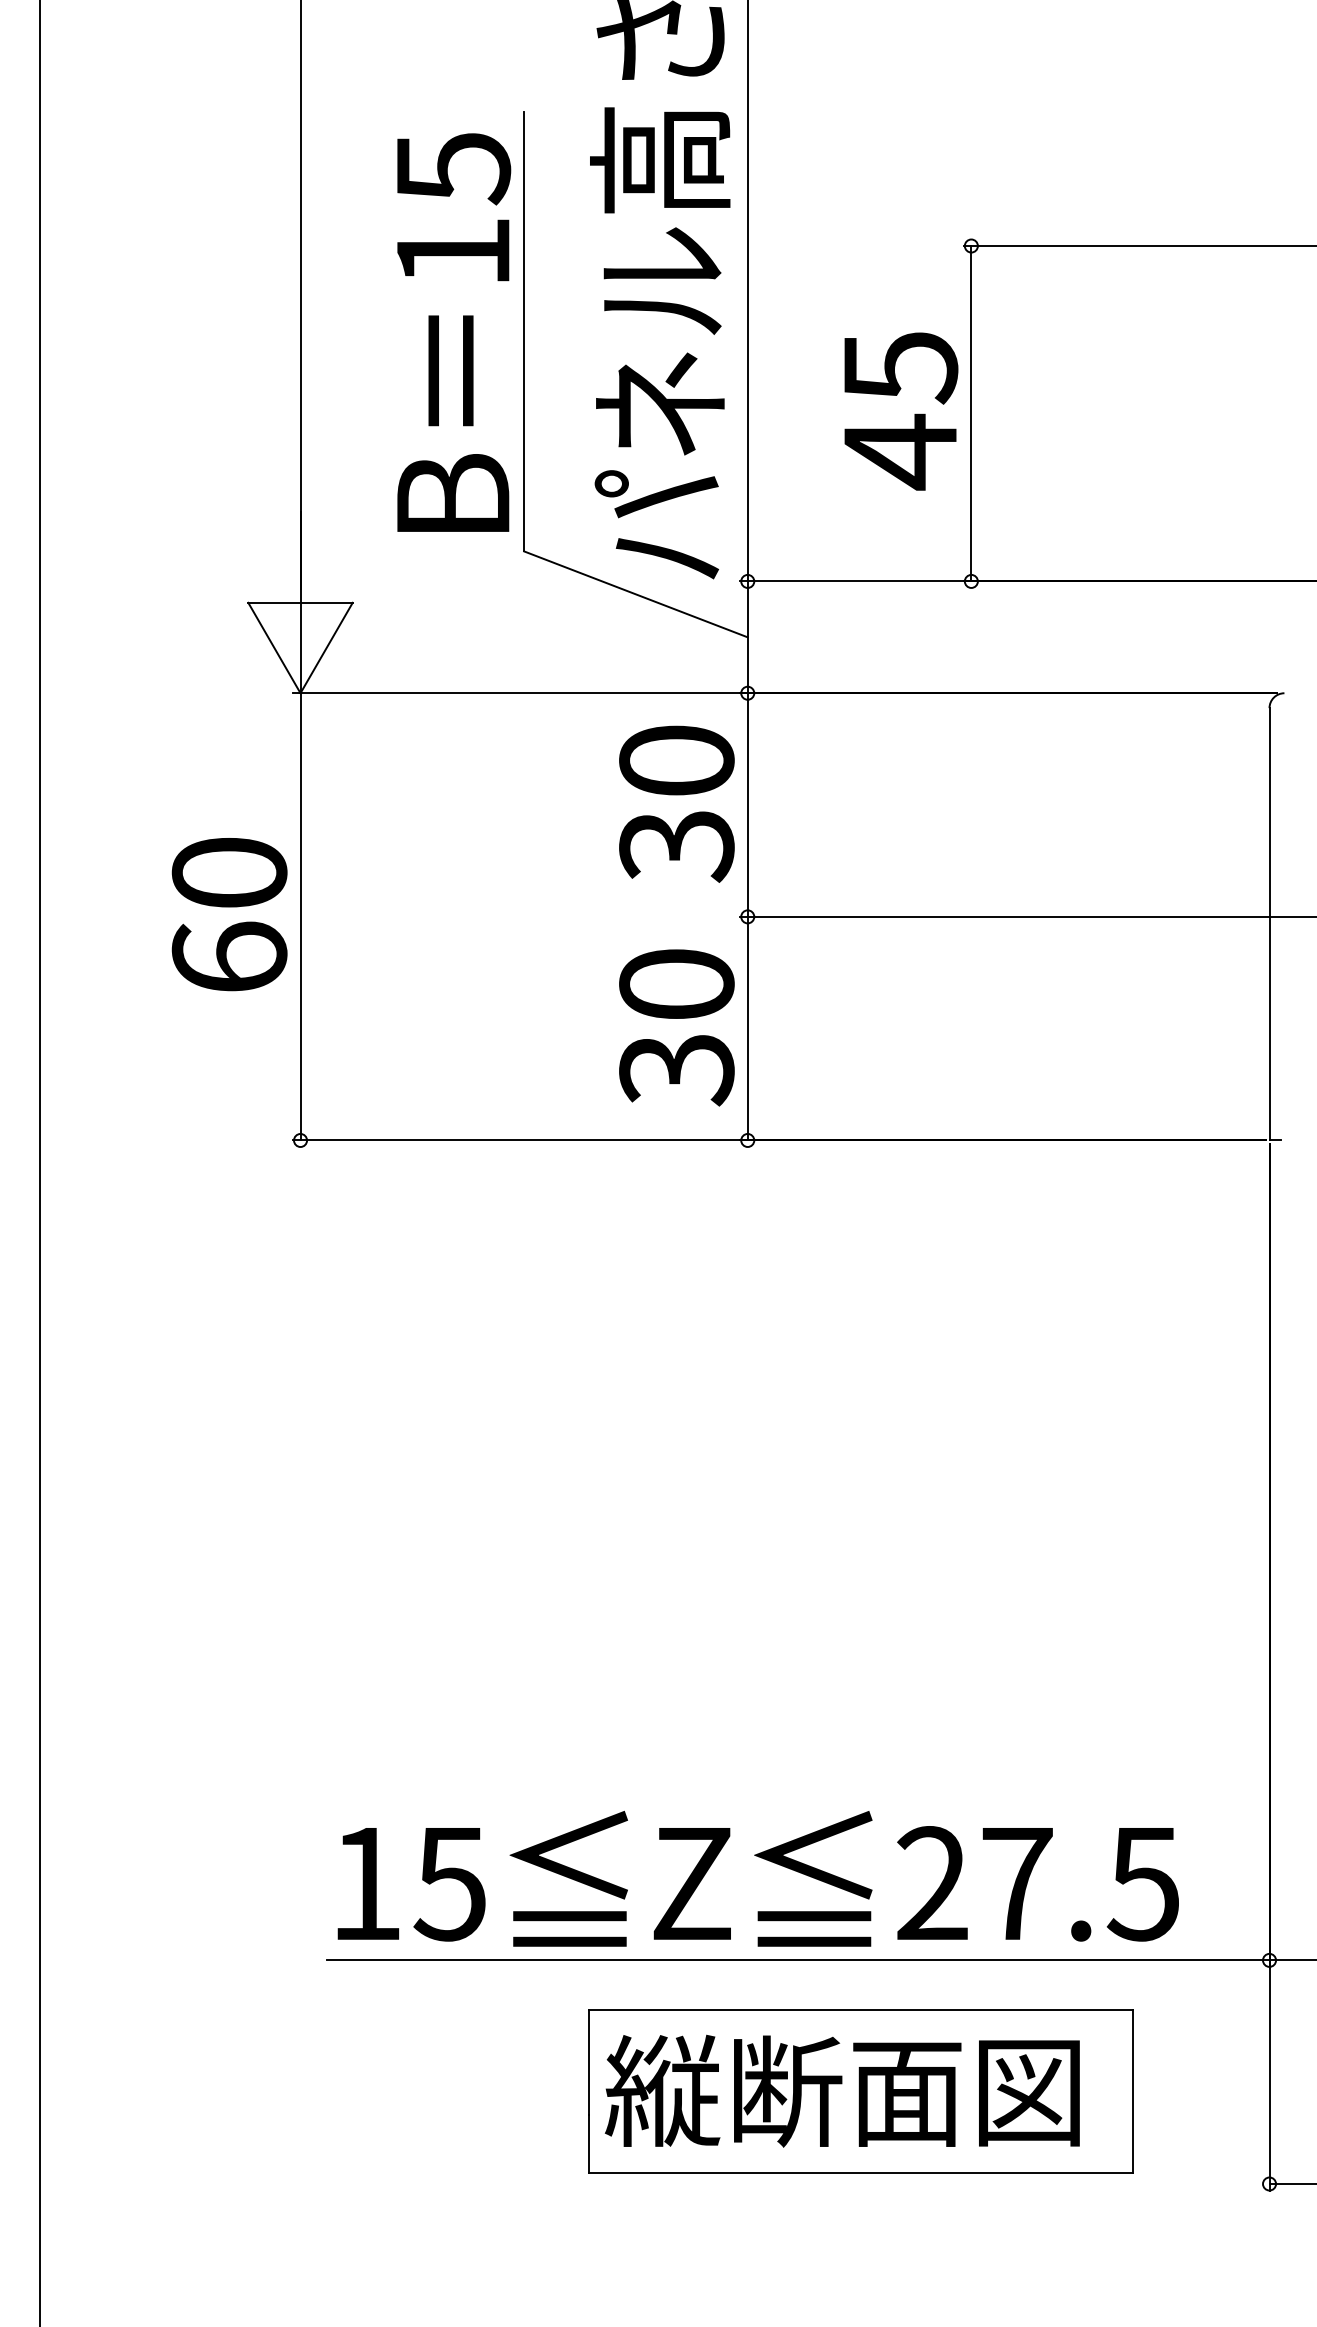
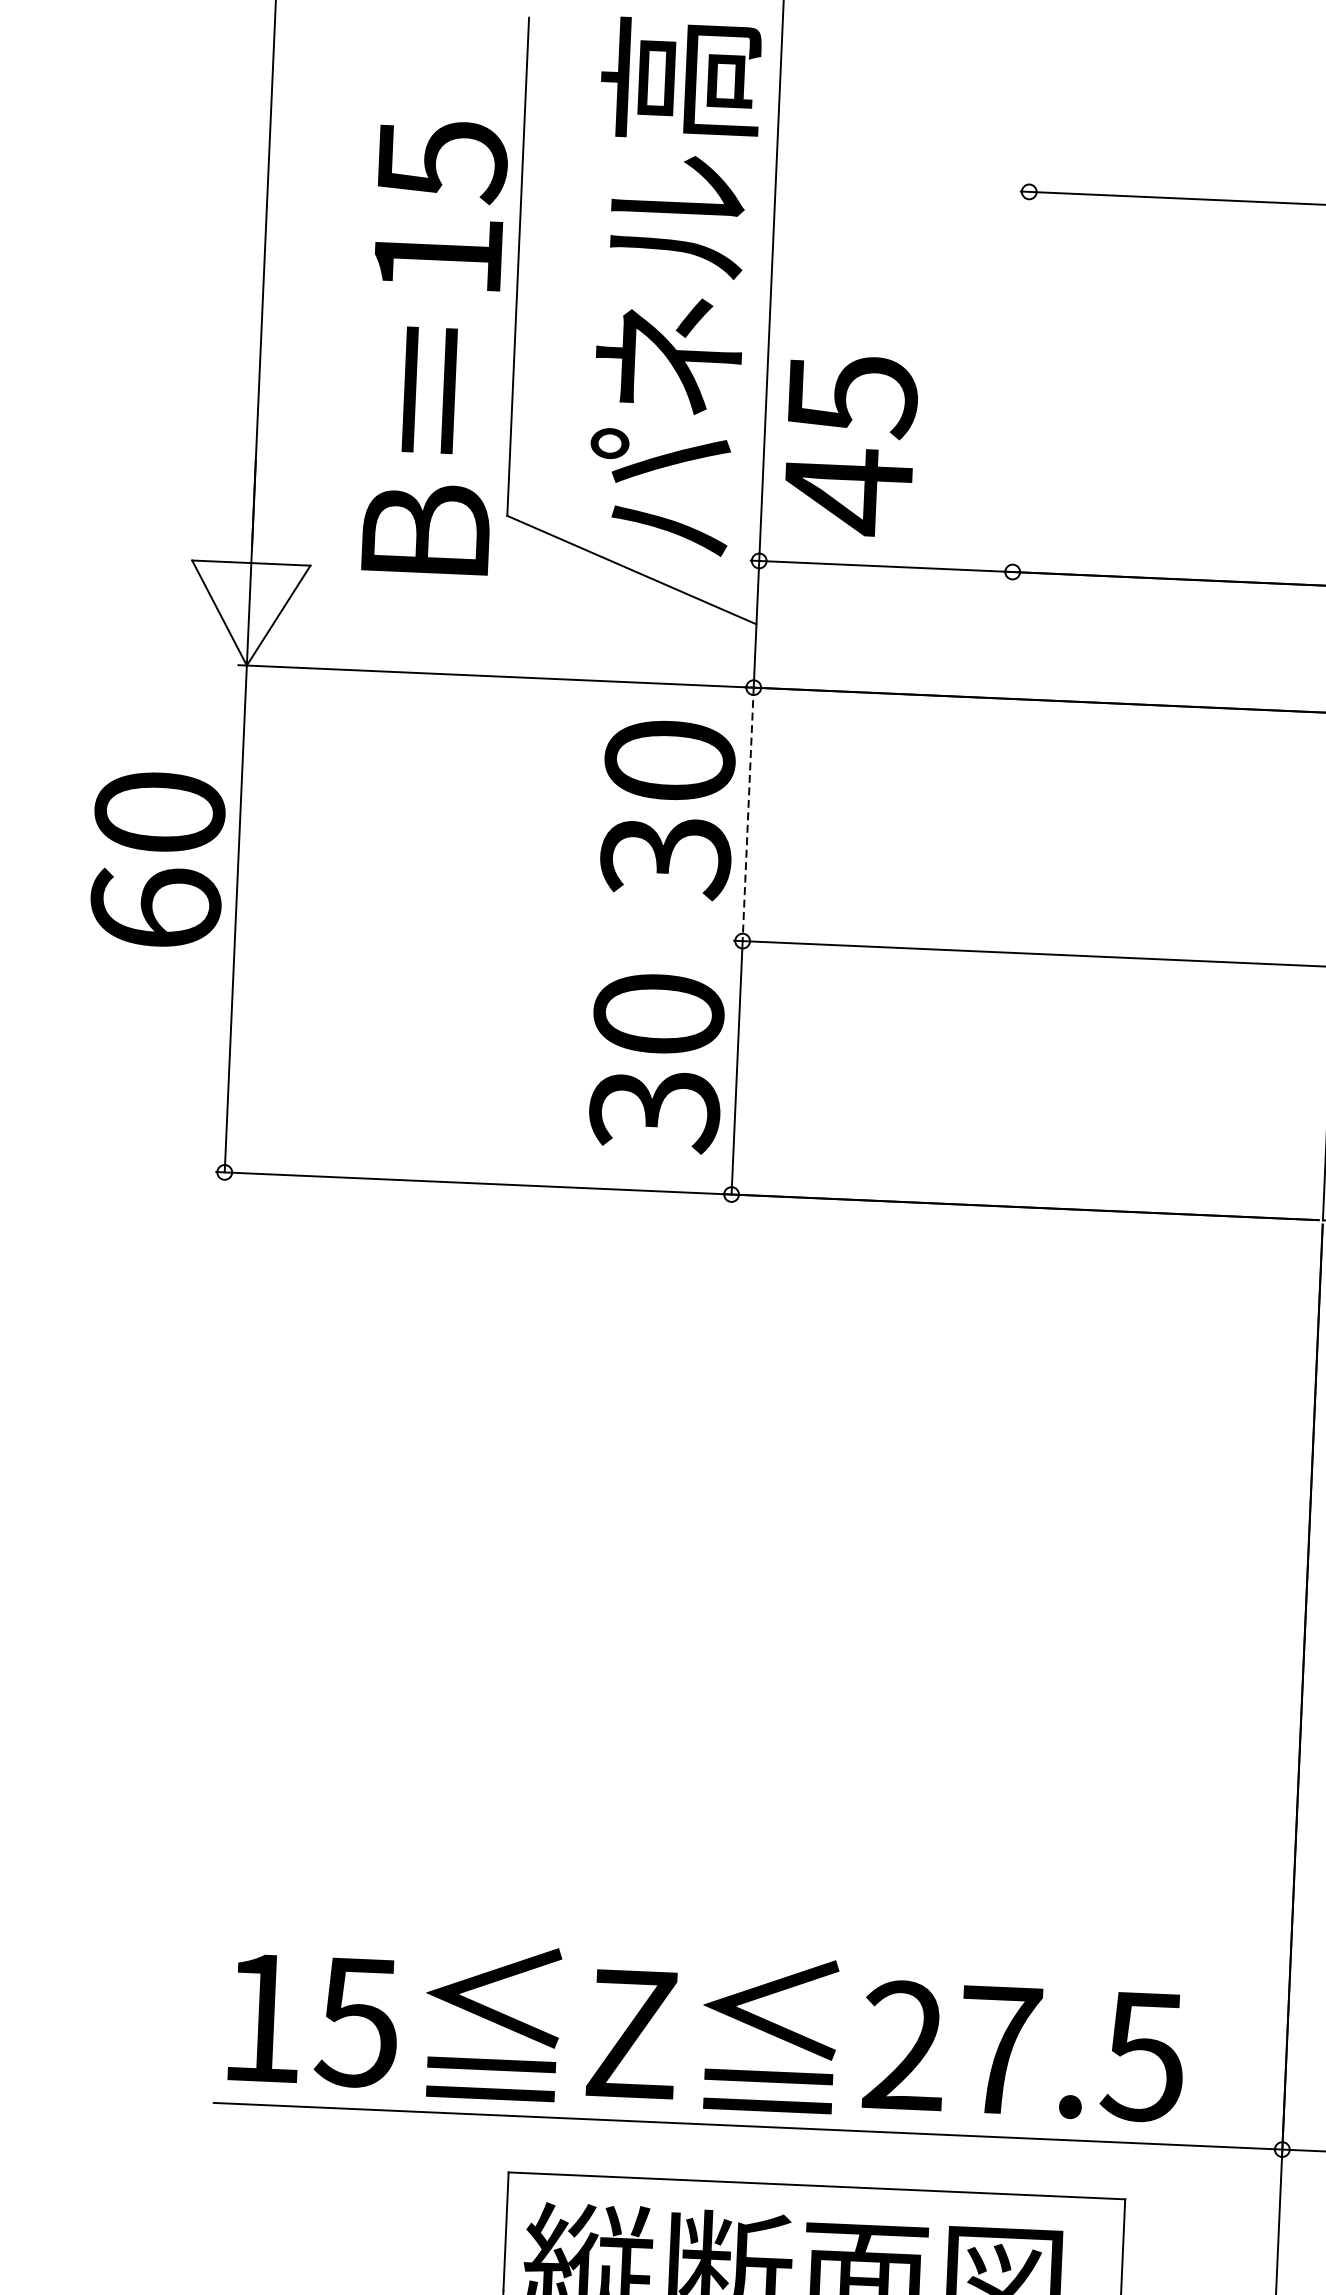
text: (454, 332) -> (435, 347), moved
text: (901, 411) -> (851, 445), moved
line: (971, 413) -> (1021, 381), removed
line: (747, 805) -> (747, 814), solid -> dashed
text: (229, 914) -> (157, 859), moved

